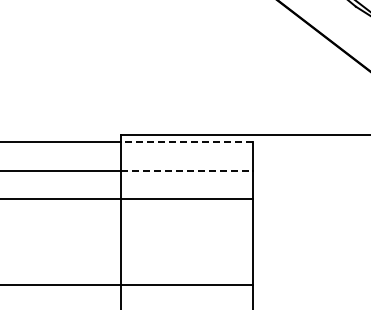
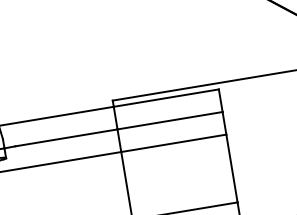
line: (186, 142) -> (165, 98), dashed -> solid
line: (187, 170) -> (170, 120), dashed -> solid

